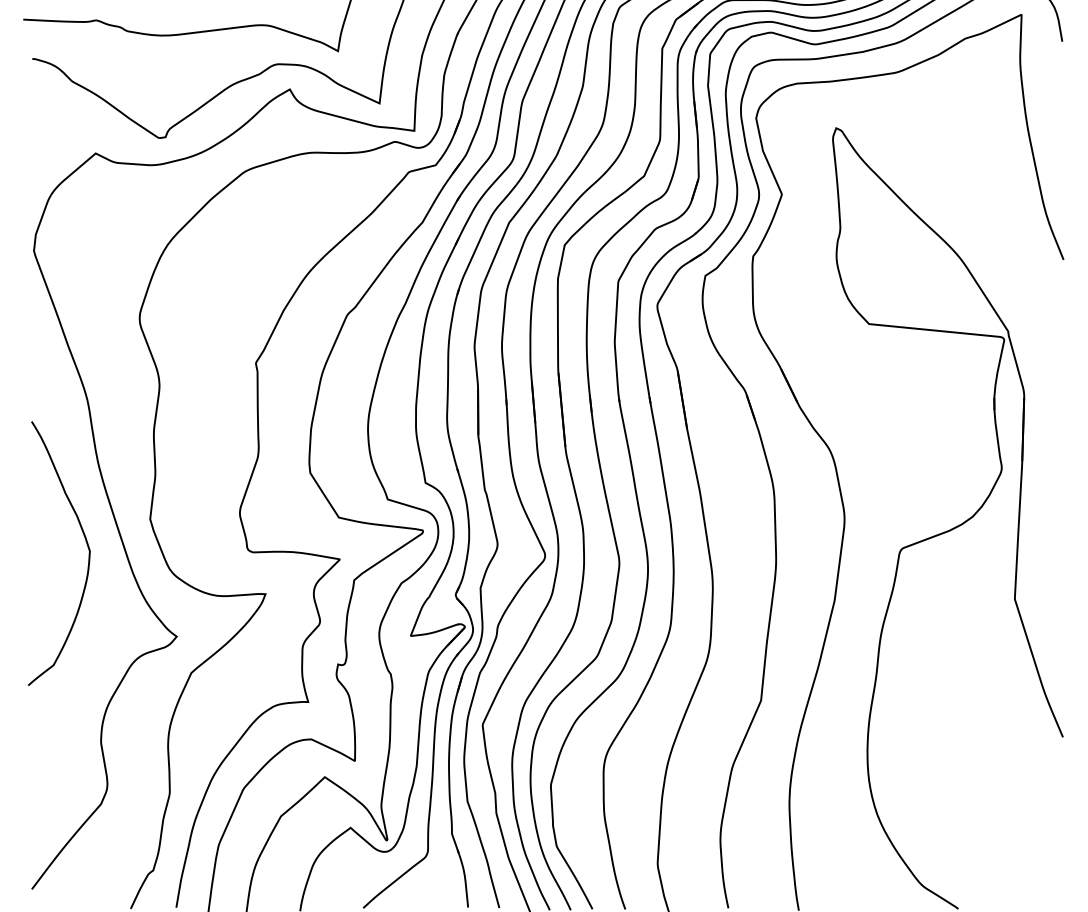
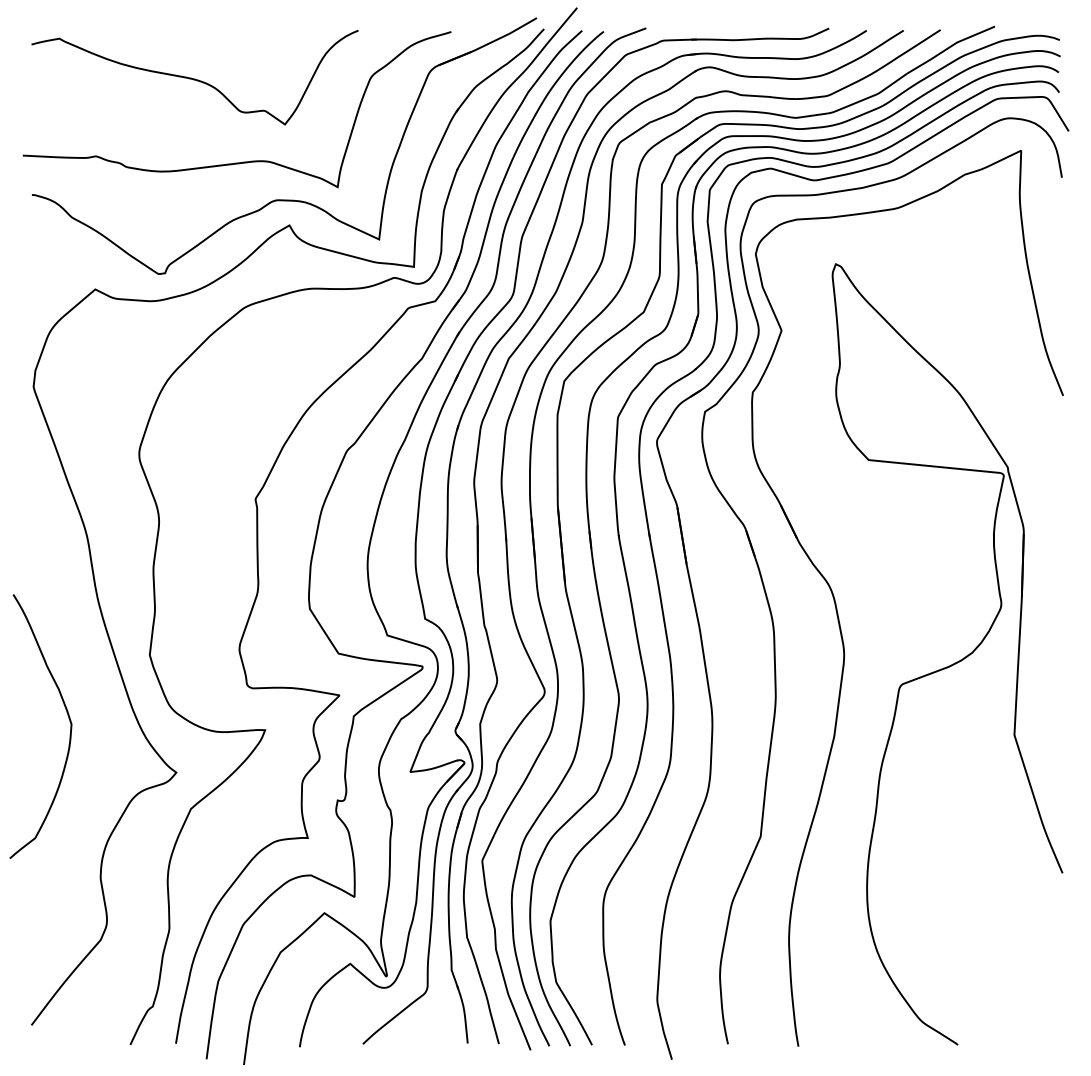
curve: (86, 545) -> (68, 718), moved

